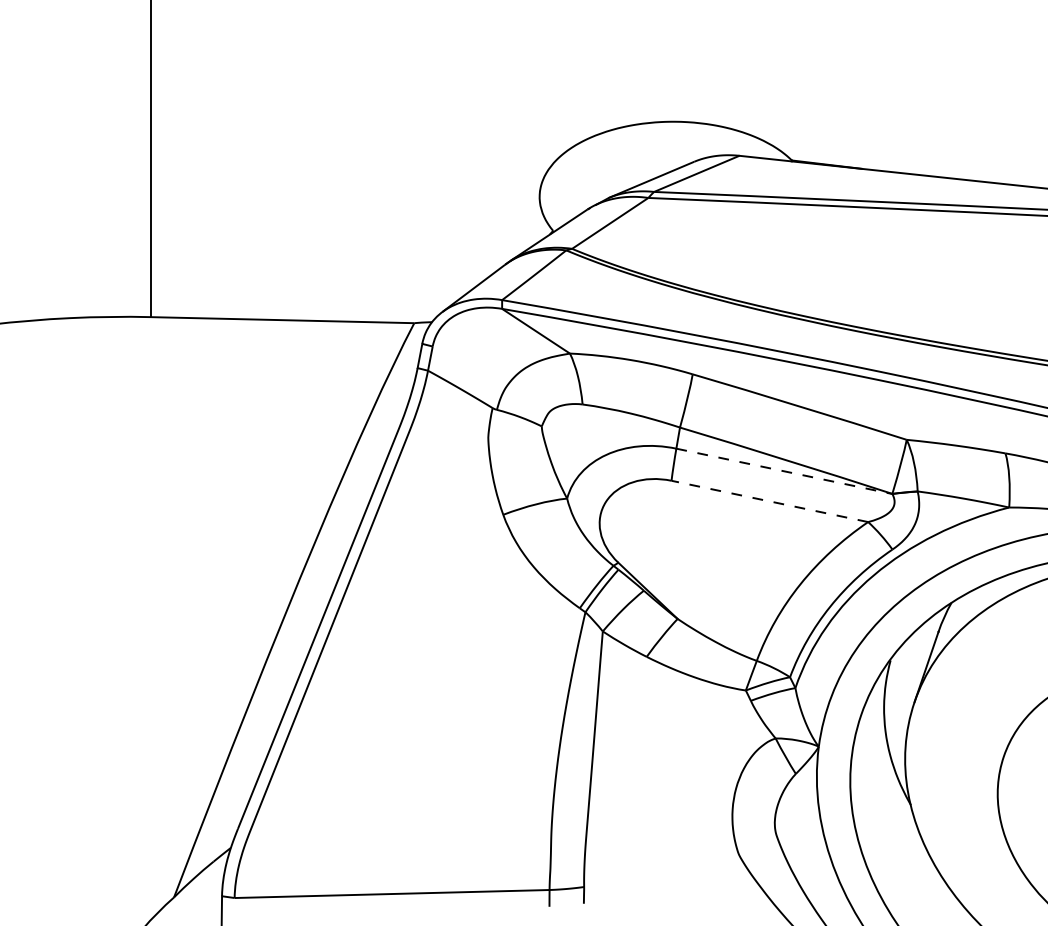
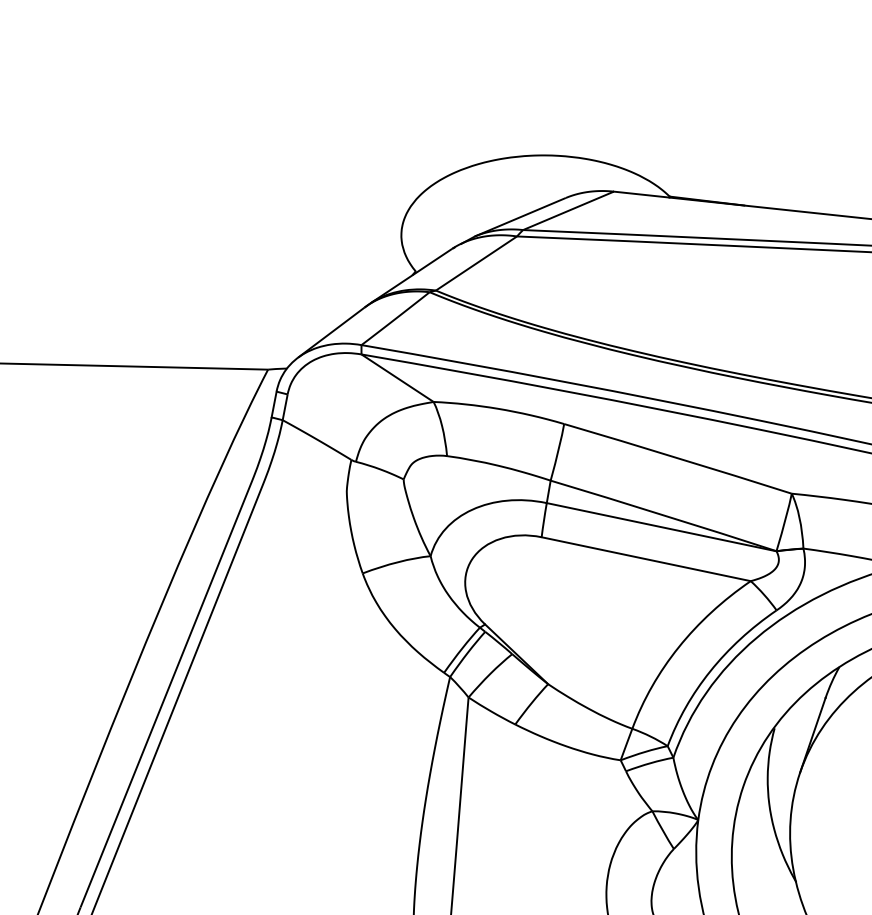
line: (784, 471) -> (661, 527), dashed -> solid
line: (769, 501) -> (645, 559), dashed -> solid

